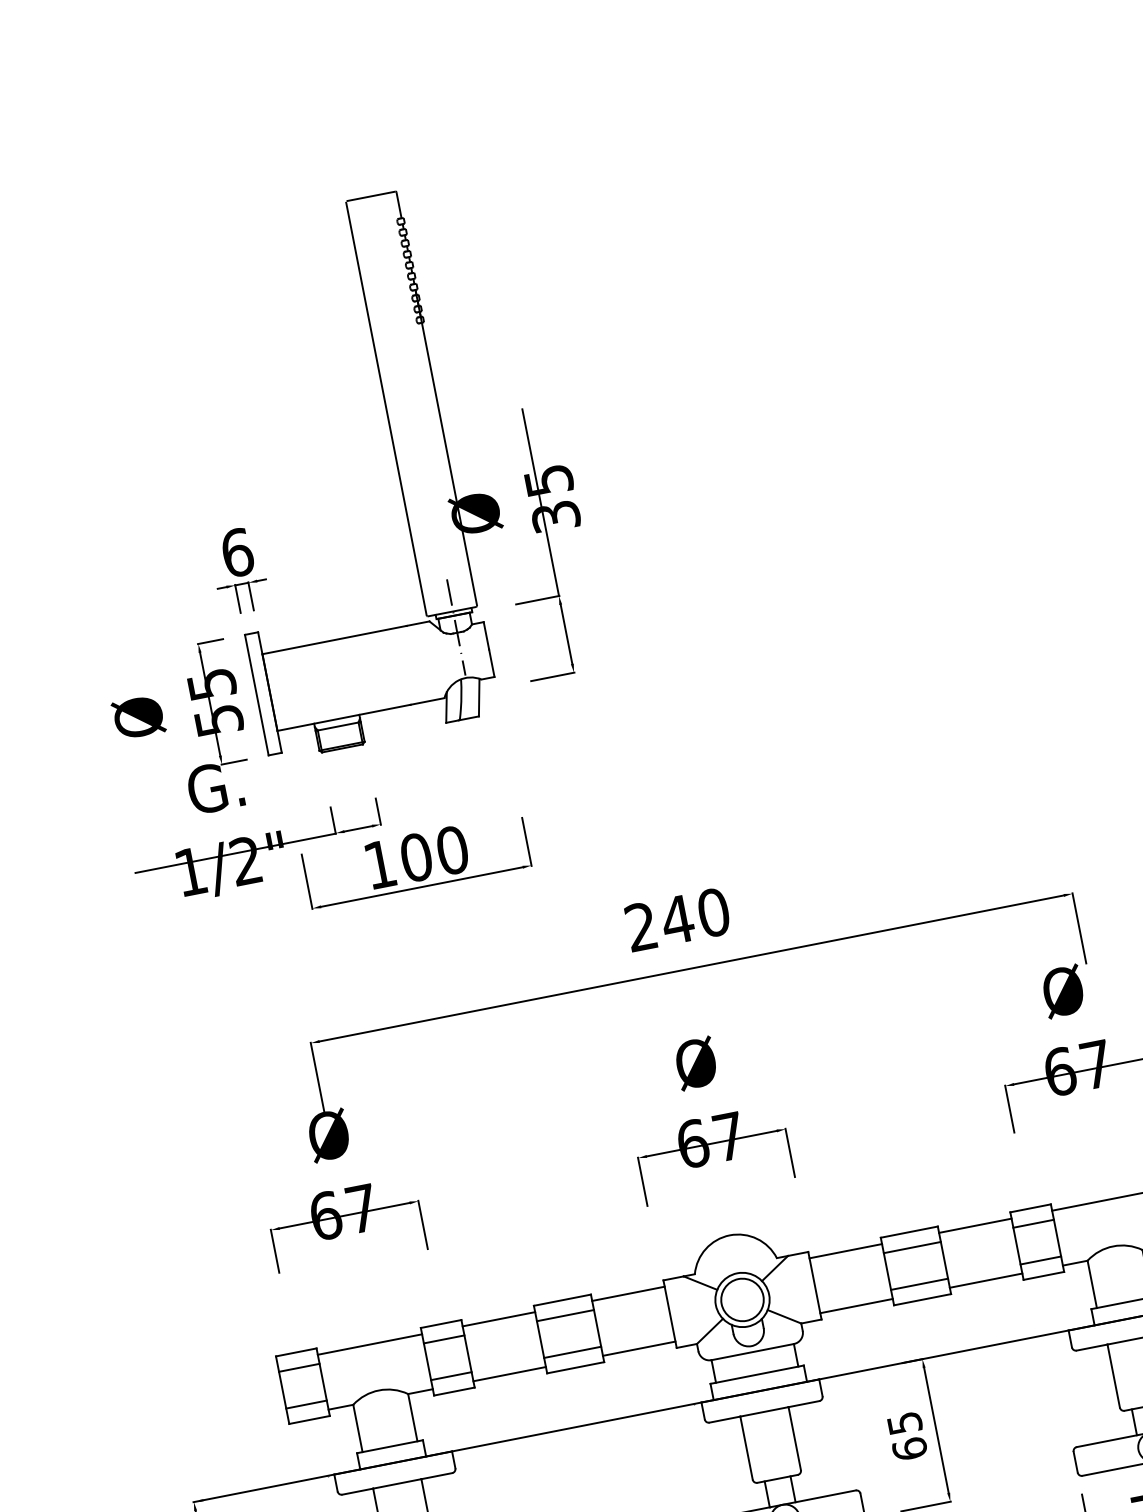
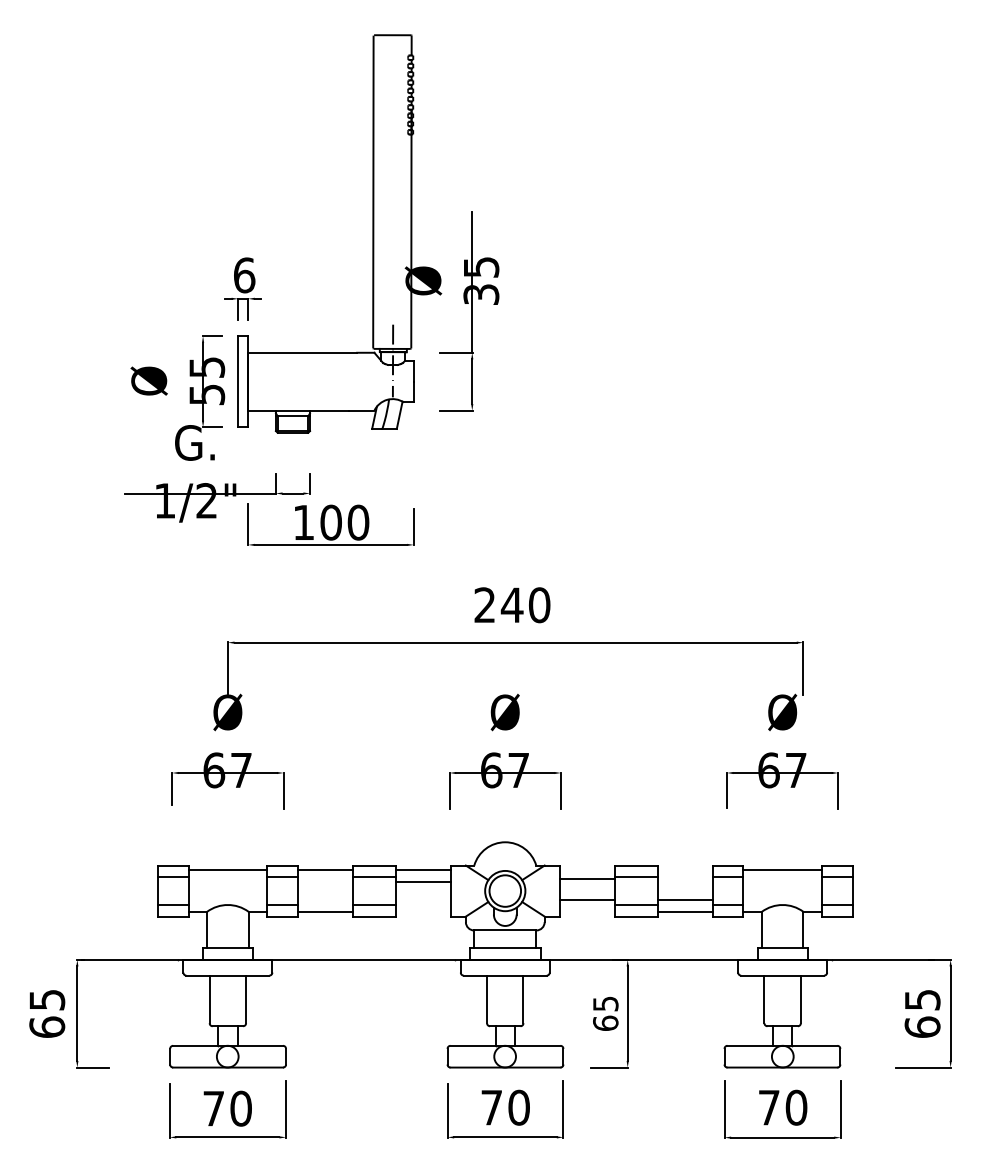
line: (974, 1226) -> (684, 900), moved
line: (844, 1251) -> (586, 900), moved
line: (855, 1305) -> (586, 878), moved
line: (638, 1348) -> (422, 881), moved

